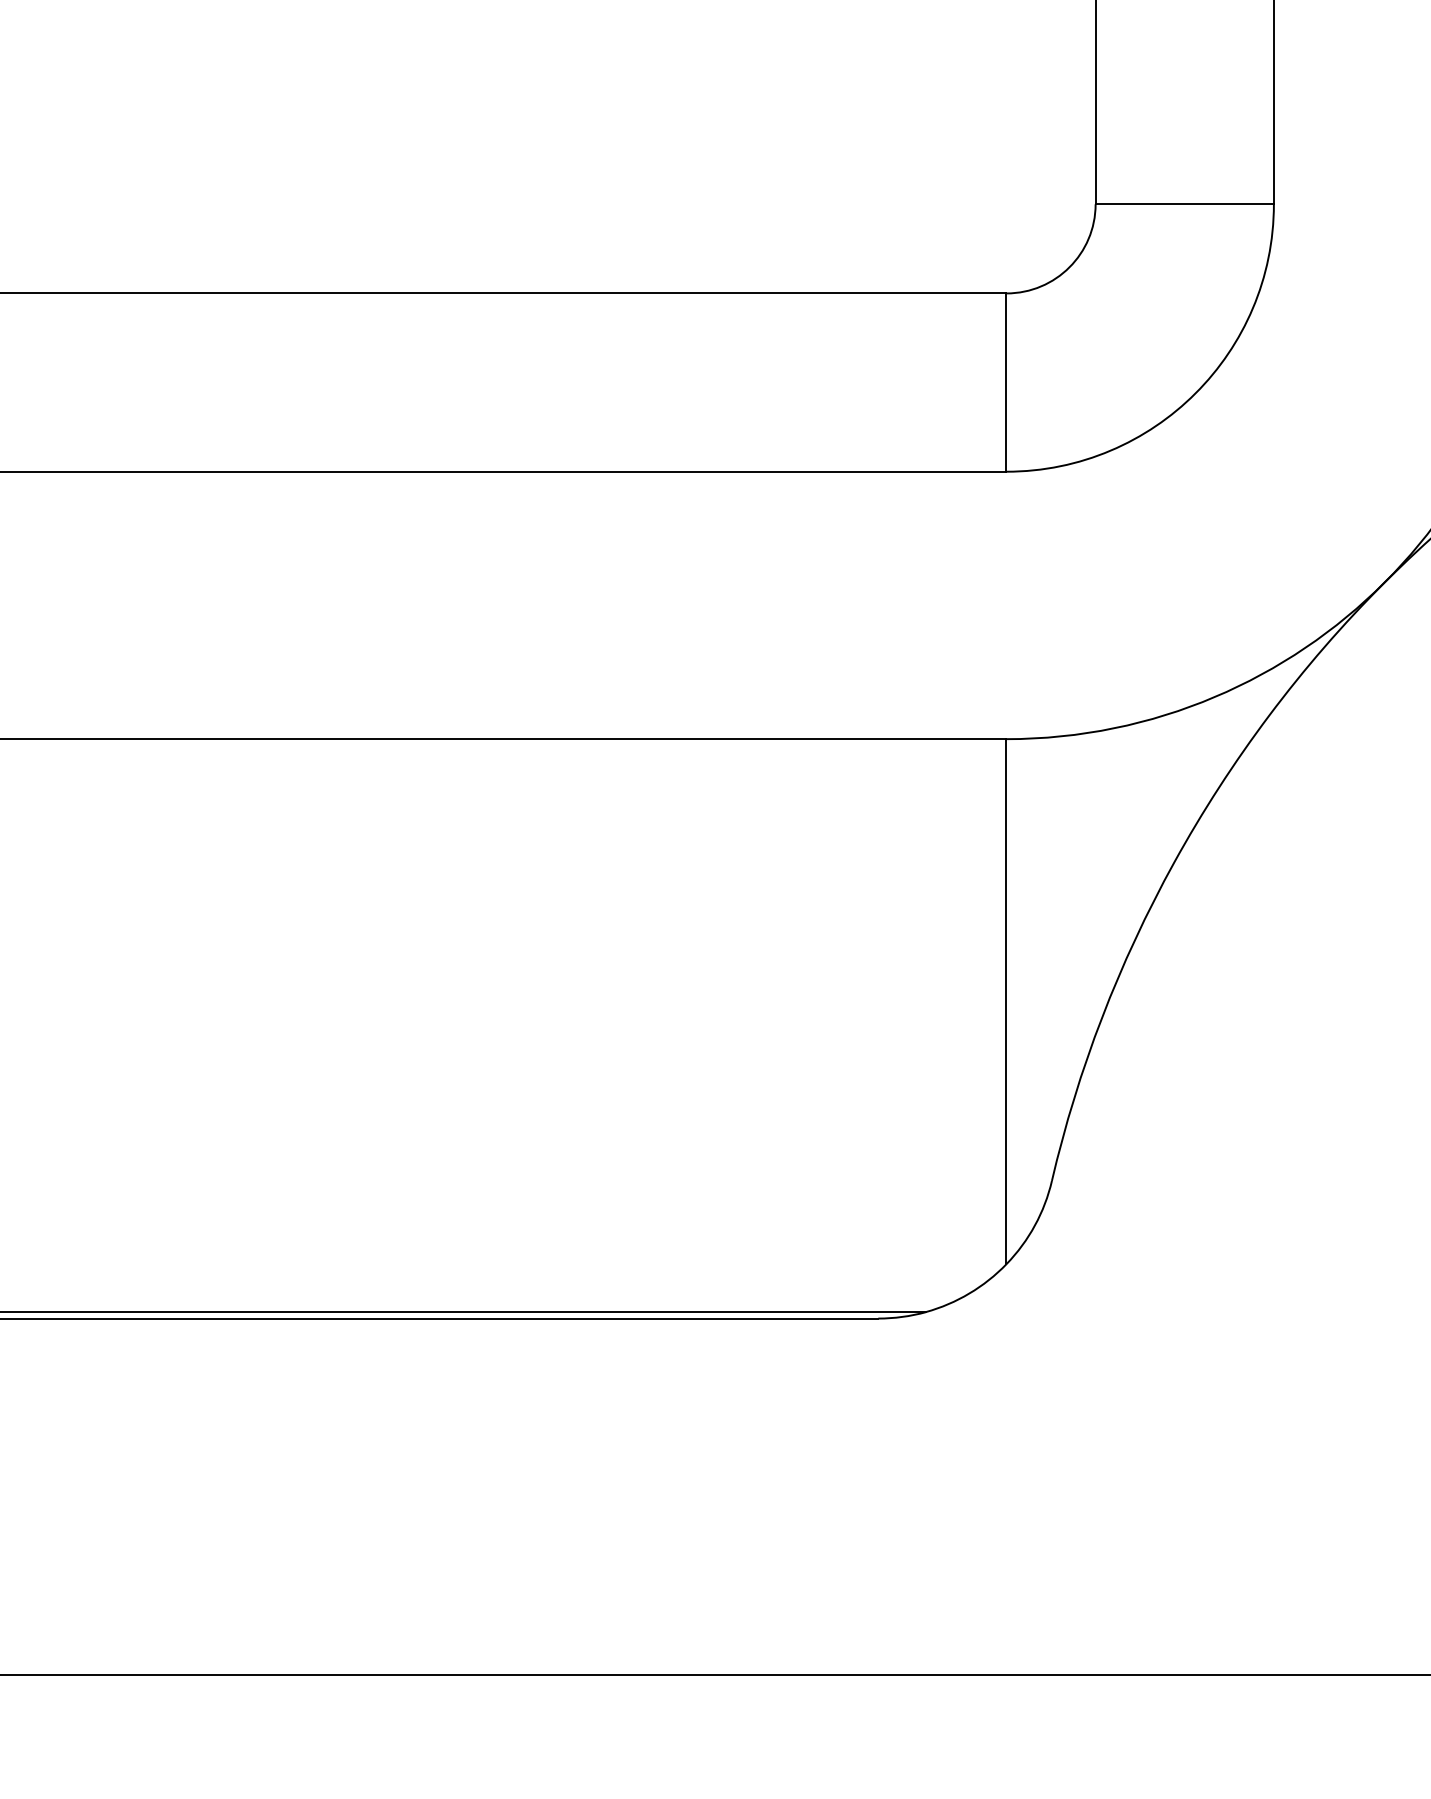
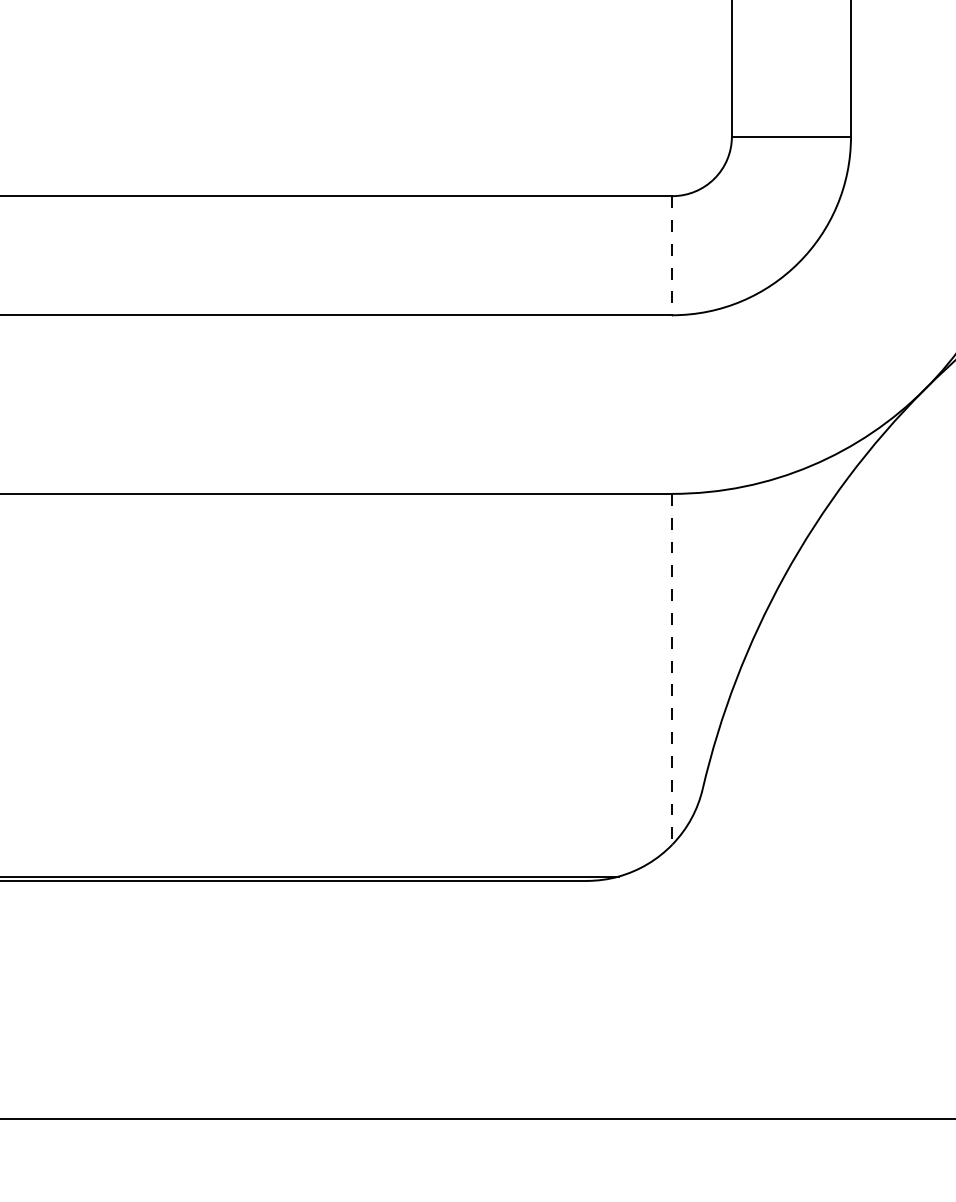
line: (1006, 382) -> (672, 255), solid -> dashed
line: (1006, 1002) -> (672, 669), solid -> dashed

